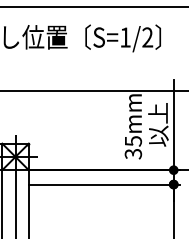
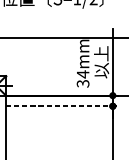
text: (133, 141) -> (83, 74), 35mm -> 34mm
line: (104, 184) -> (61, 106), solid -> dashed

